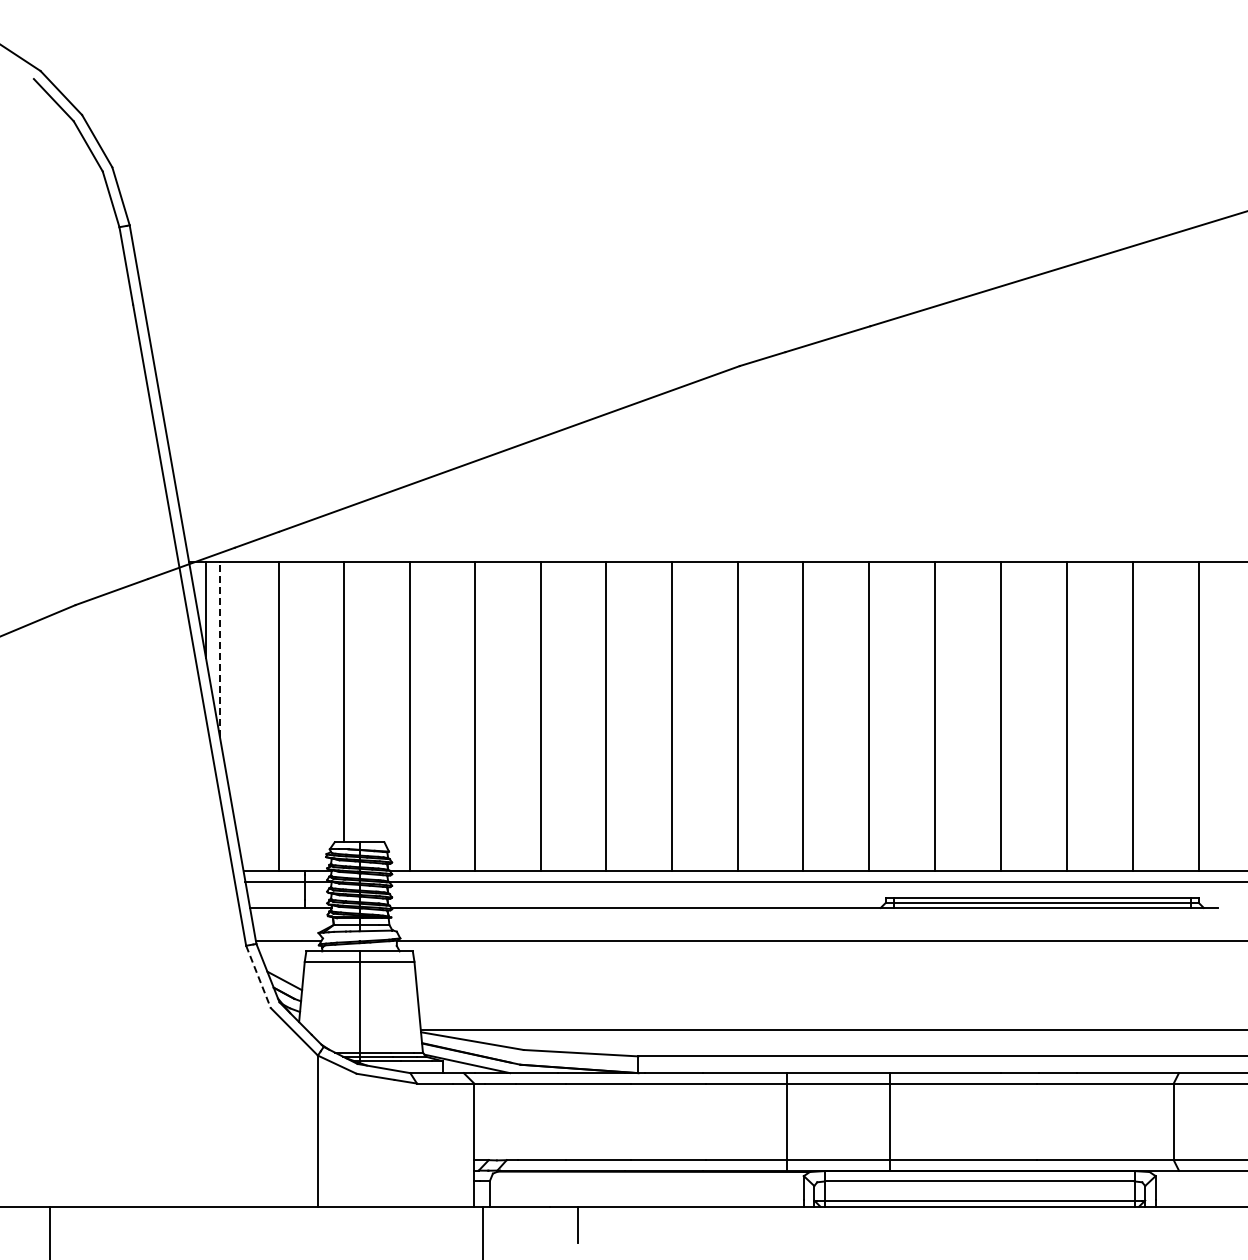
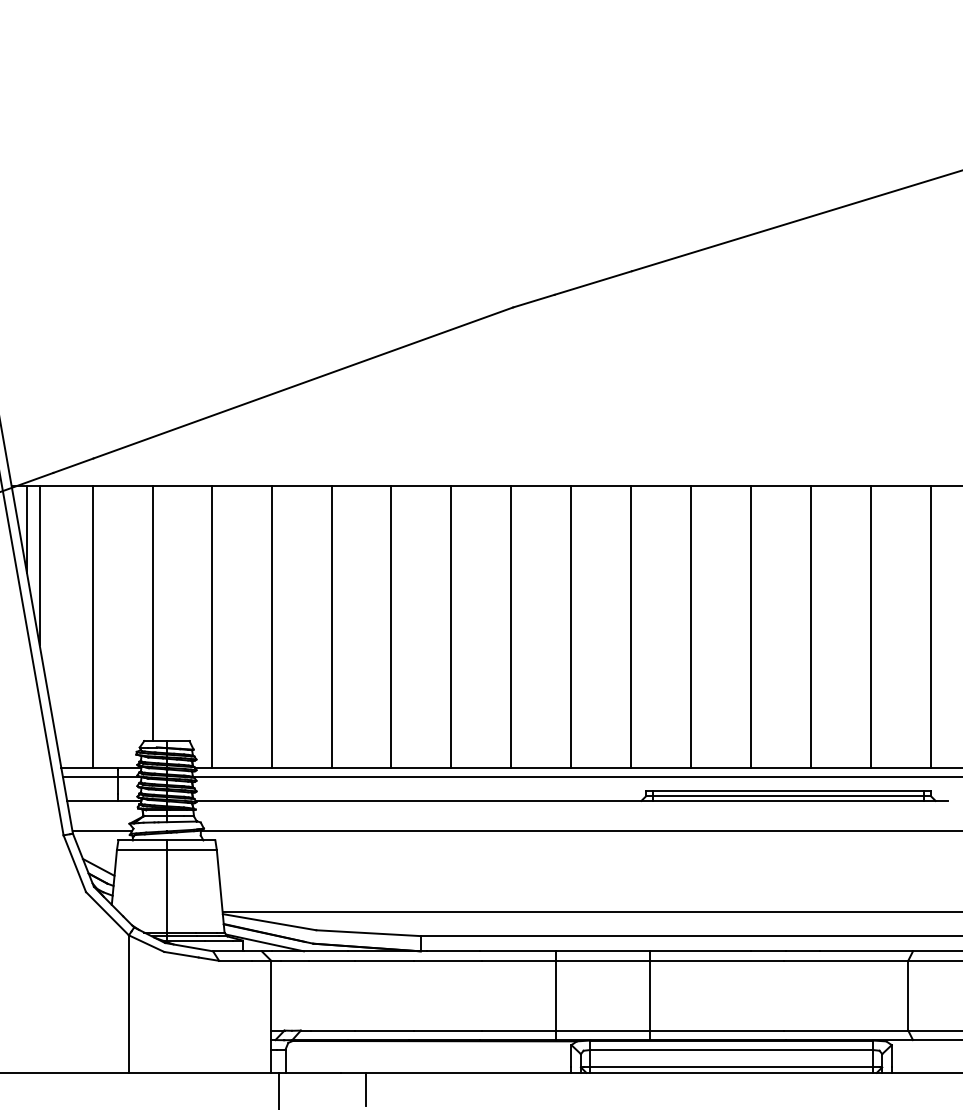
line: (219, 649) -> (39, 565), dashed -> solid
line: (258, 977) -> (74, 864), dashed -> solid

